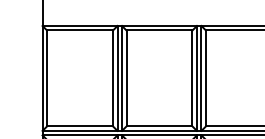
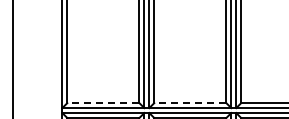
line: (80, 126) -> (103, 103), solid -> dashed
line: (159, 126) -> (190, 103), solid -> dashed

